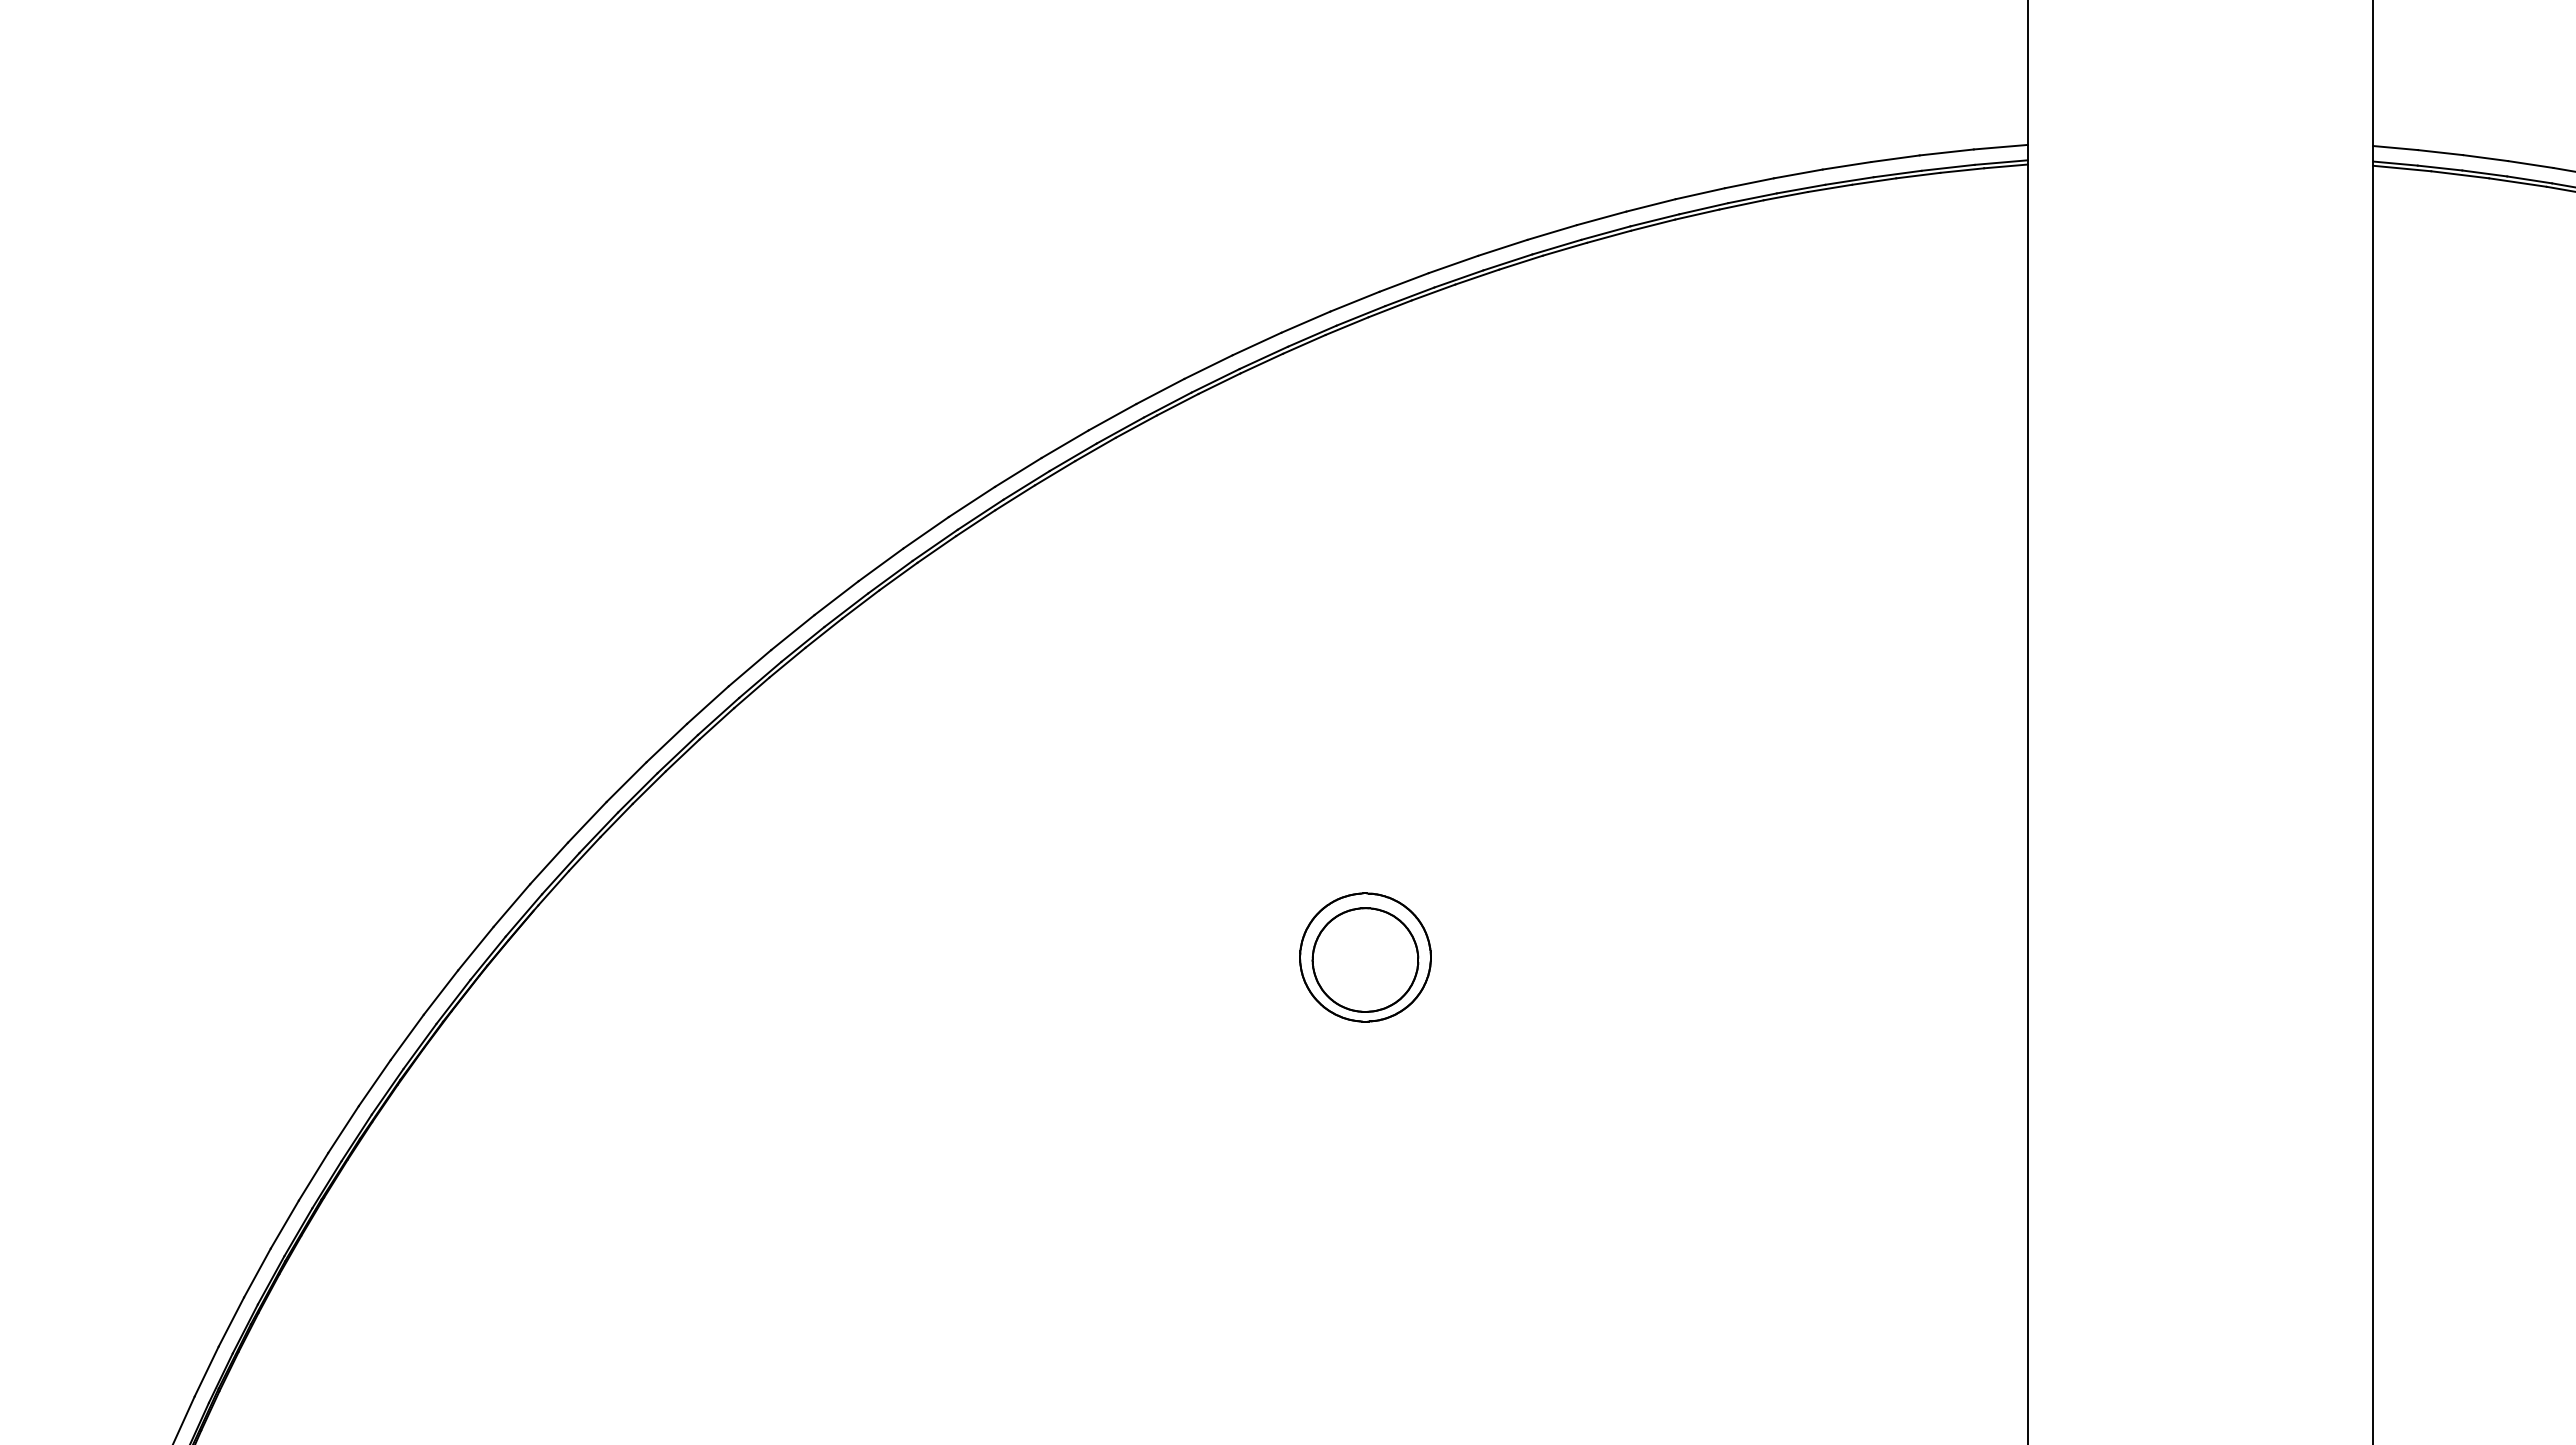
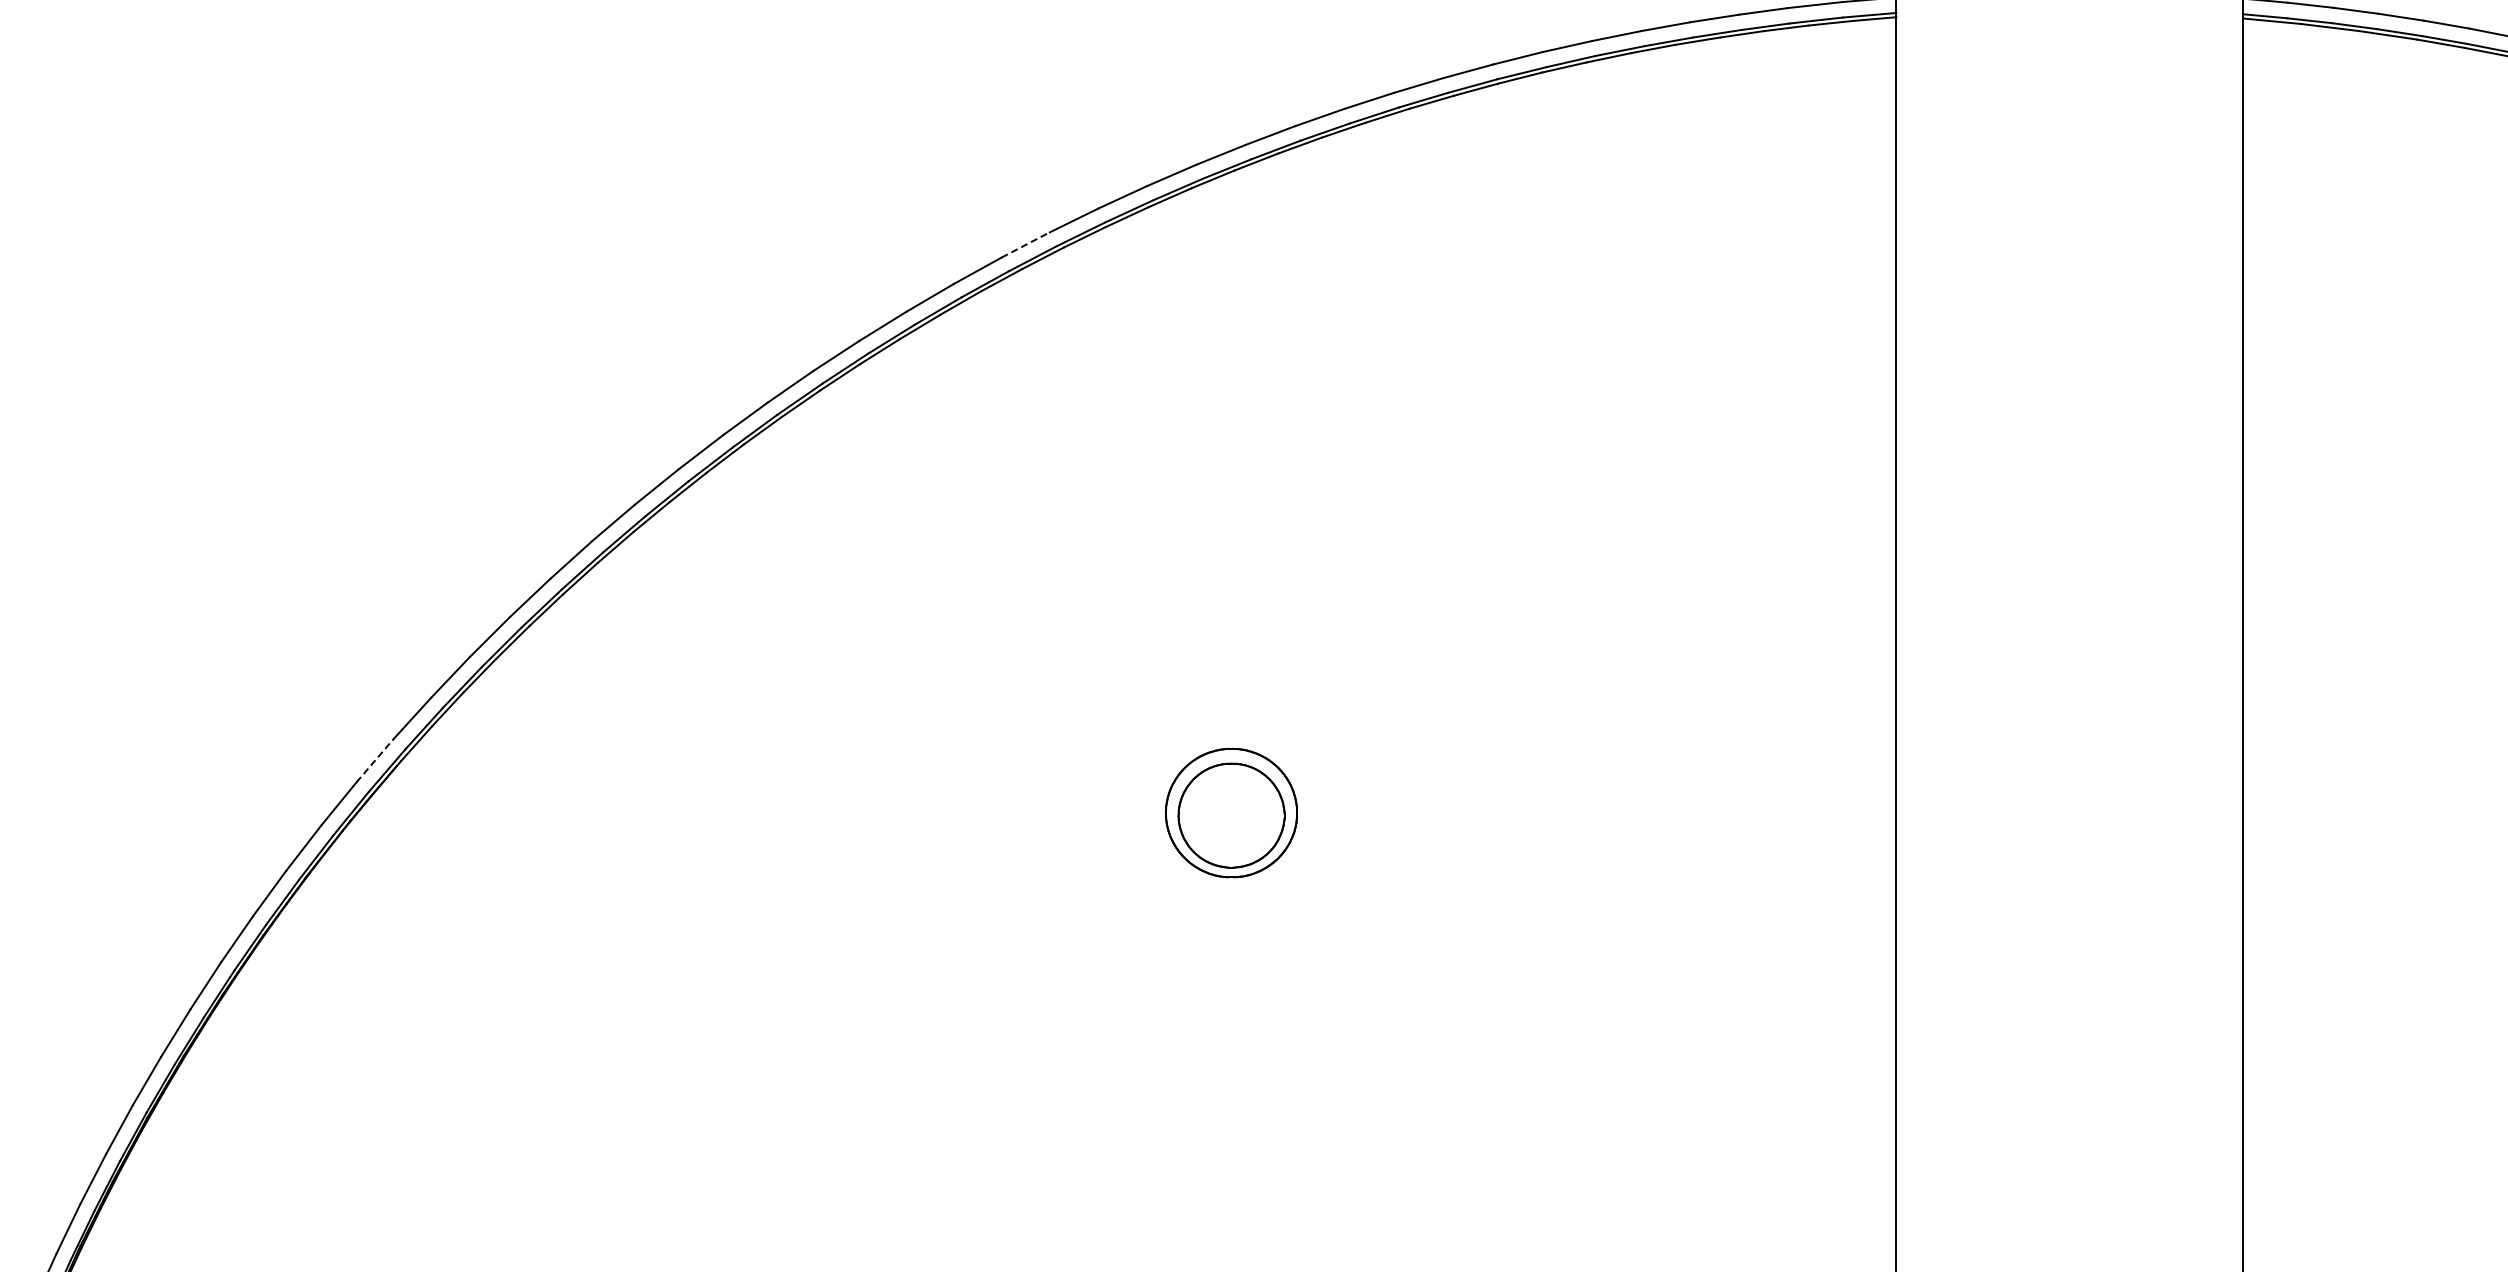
line: (1160, 391) -> (1025, 245), solid -> dashed
line: (512, 905) -> (375, 760), solid -> dashed

